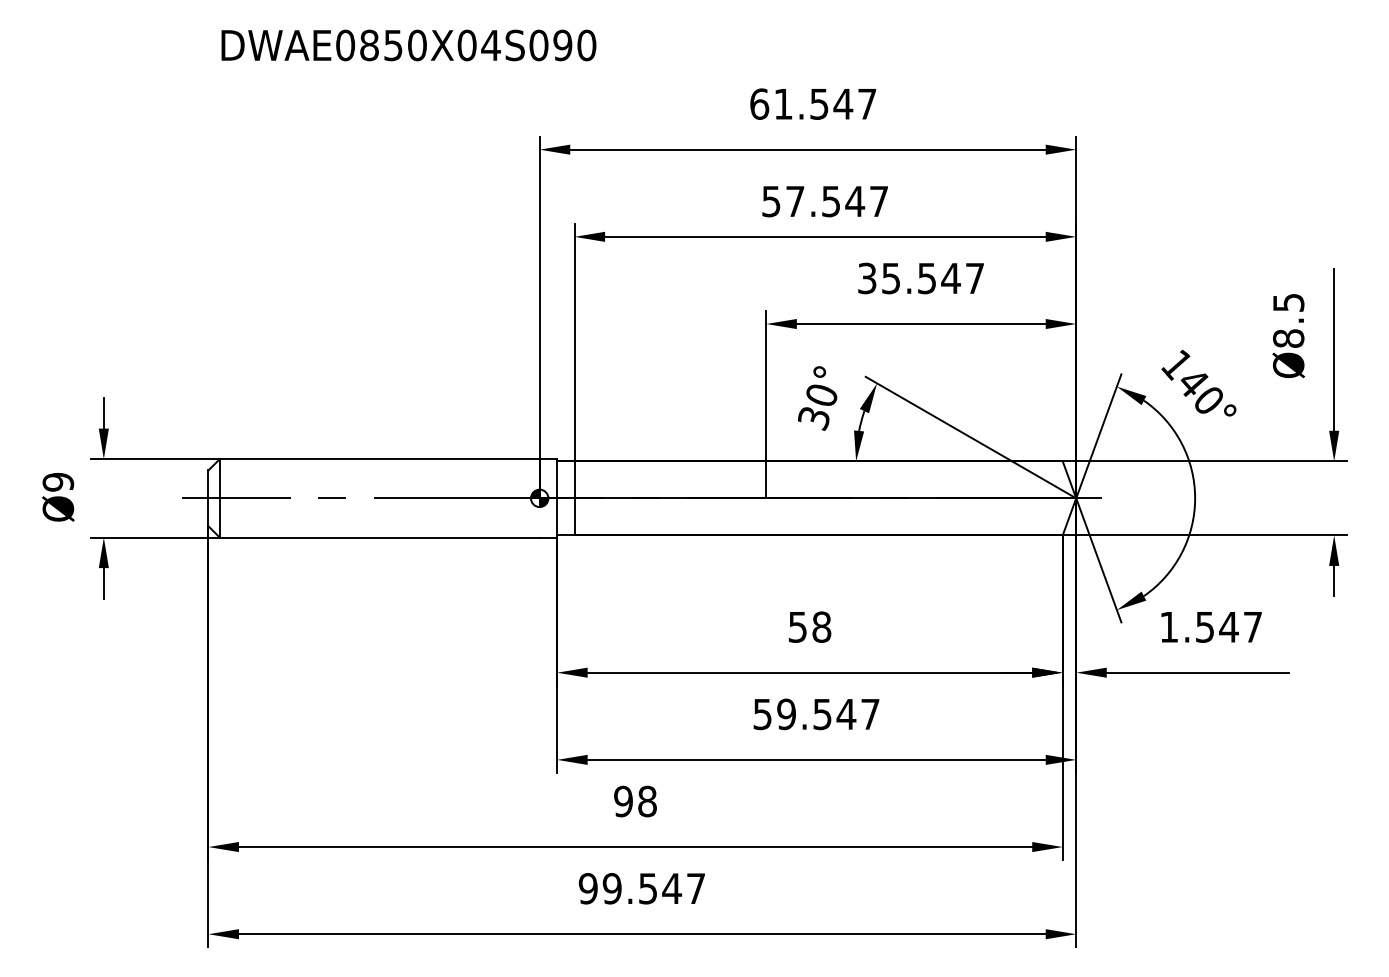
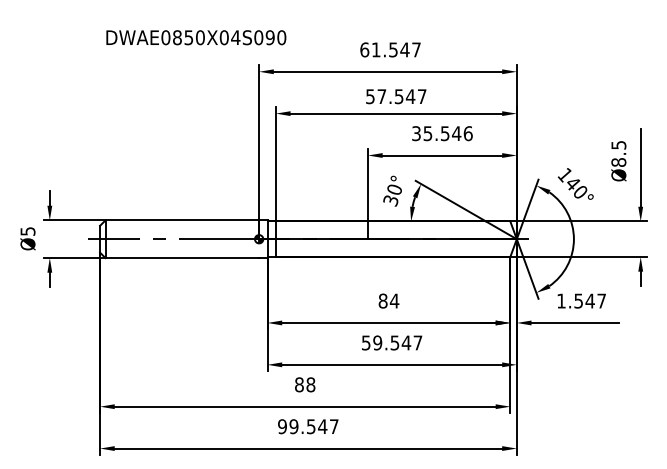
text: (409, 44) -> (196, 37), moved
text: (973, 278) -> (467, 133), 35.547 -> 35.546
text: (57, 482) -> (27, 231), Ø9 -> Ø5
text: (809, 625) -> (388, 300), 58 -> 84
text: (621, 800) -> (298, 384), 98 -> 88

